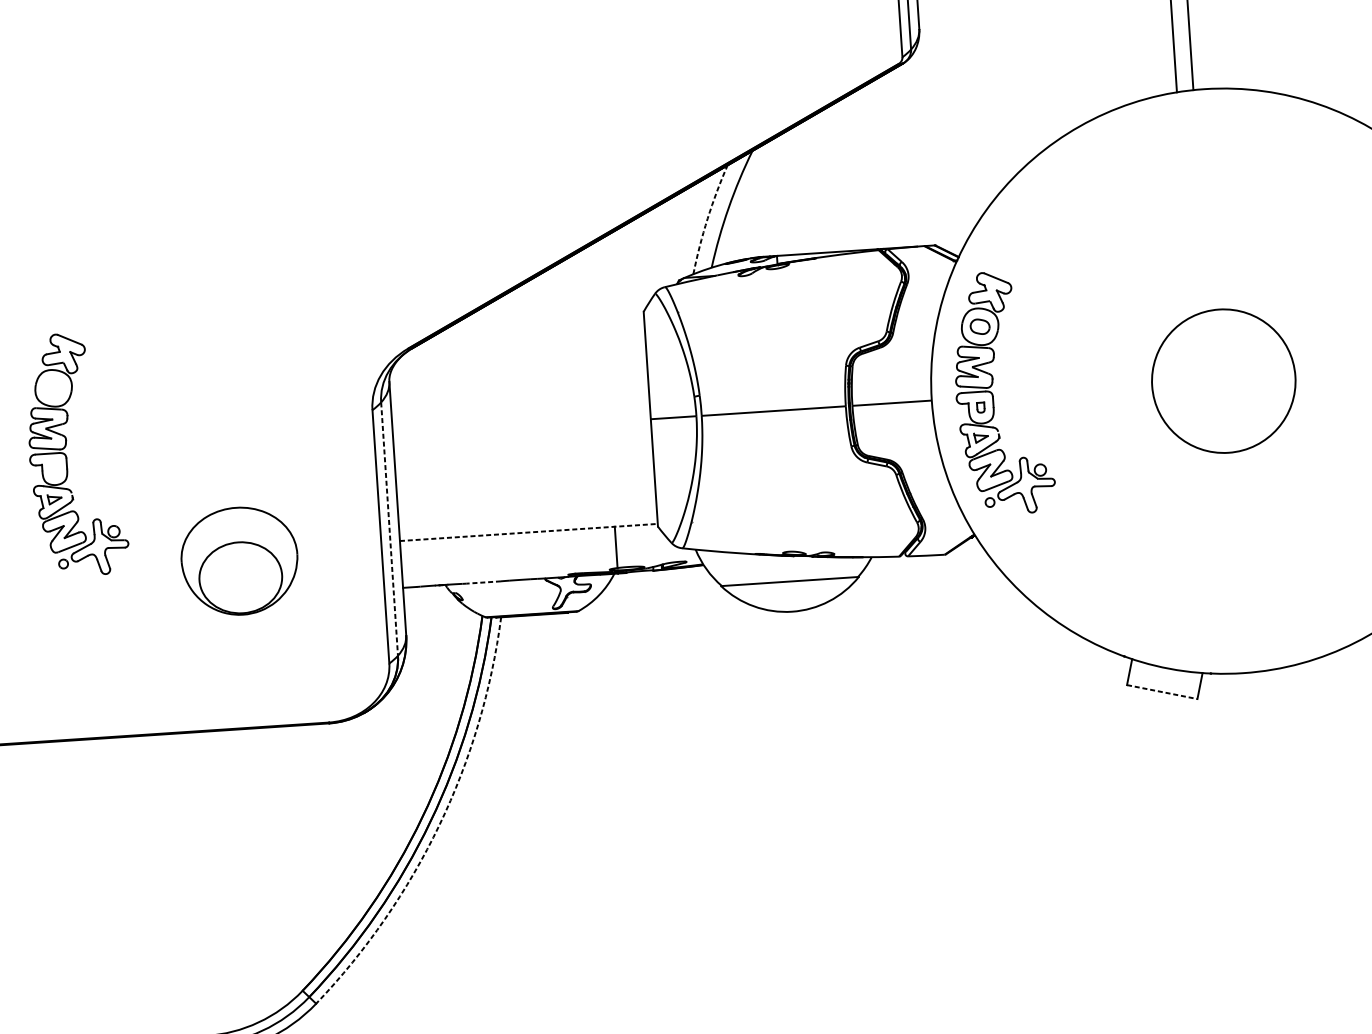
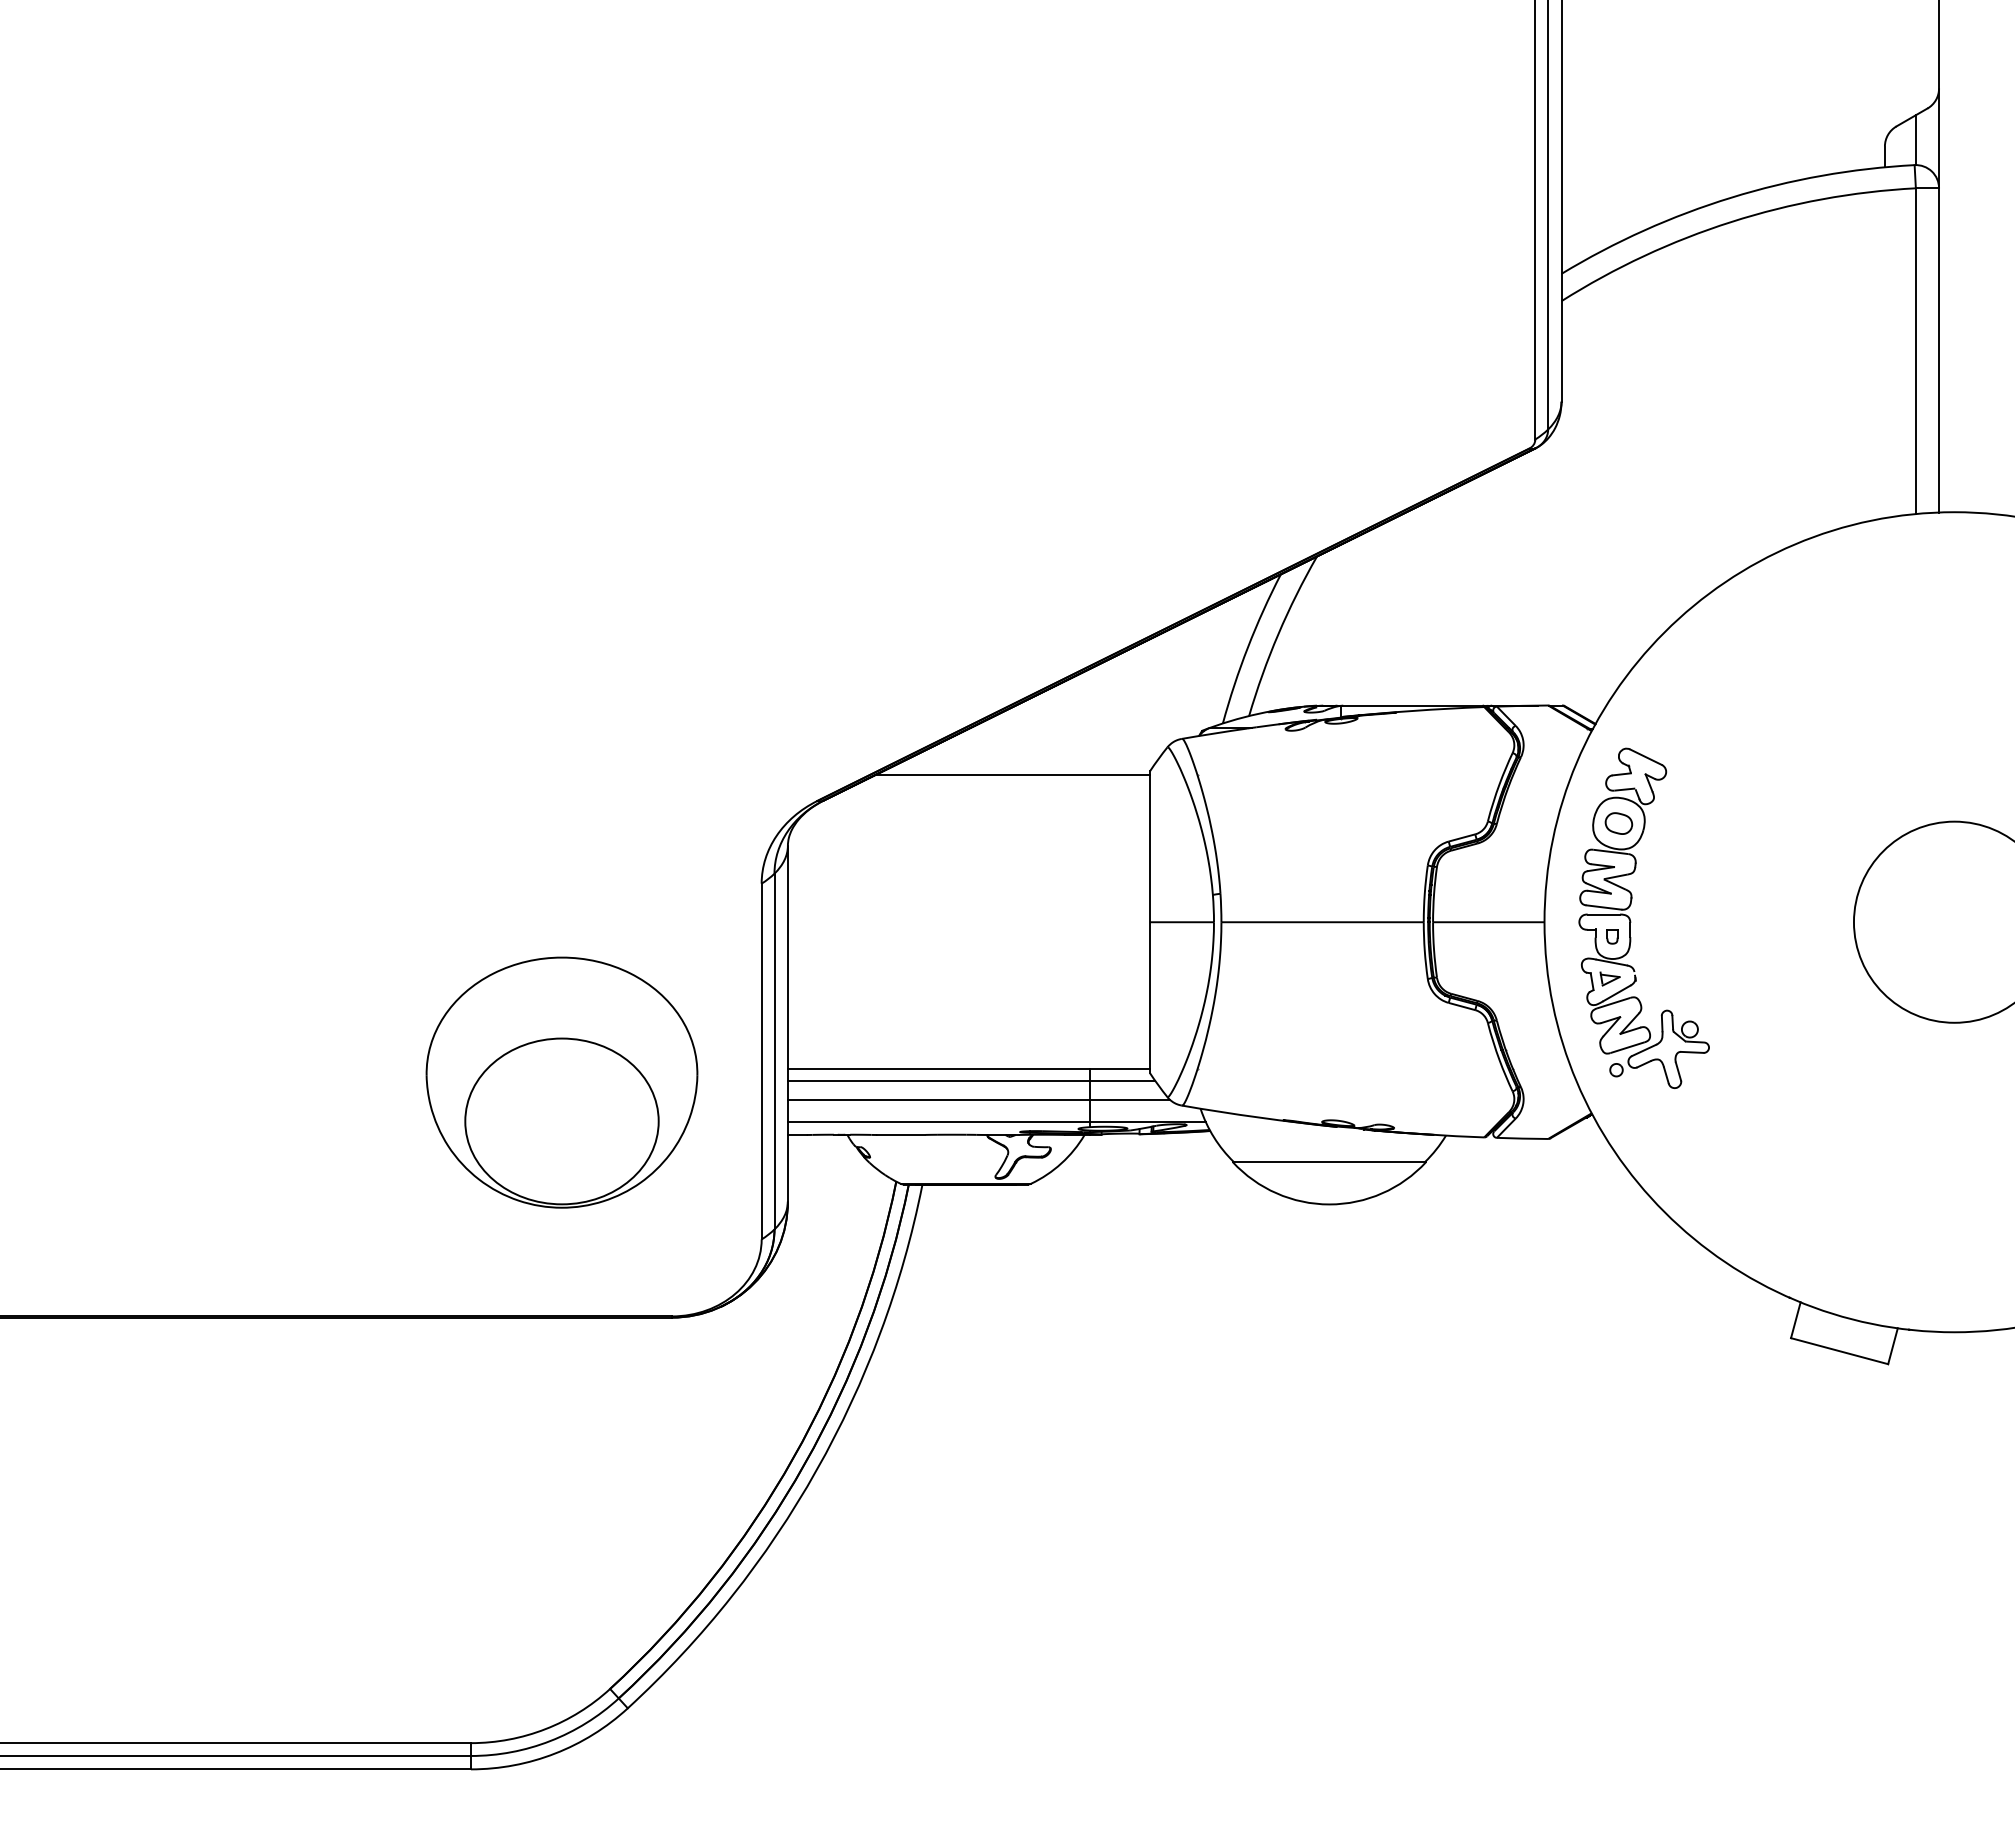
arc: (707, 218) -> (1247, 647), dashed -> solid
line: (545, 321) -> (1011, 775), added
part: (67, 457) -> (330, 921), removed
line: (389, 529) -> (774, 1051), dashed -> solid
line: (529, 532) -> (969, 1069), dashed -> solid
line: (531, 540) -> (971, 1080), added
line: (537, 553) -> (978, 1099), added
part: (239, 561) -> (561, 1082), size x1.67
line: (550, 568) -> (996, 1121), added
line: (483, 582) -> (900, 1134), dashed -> solid
line: (1162, 692) -> (1840, 1351), dashed -> solid
arc: (439, 825) -> (816, 1470), dashed -> solid

